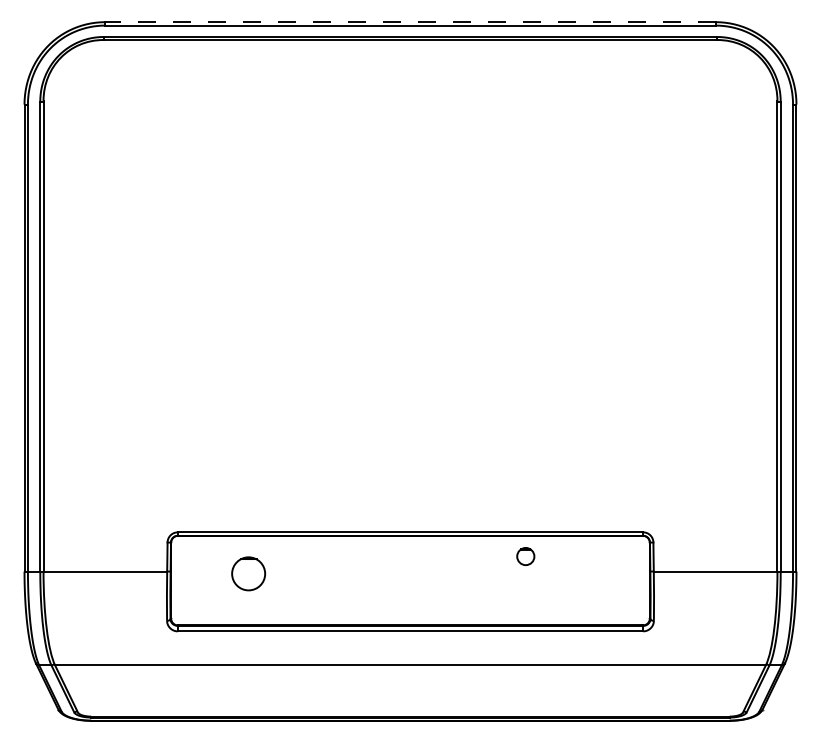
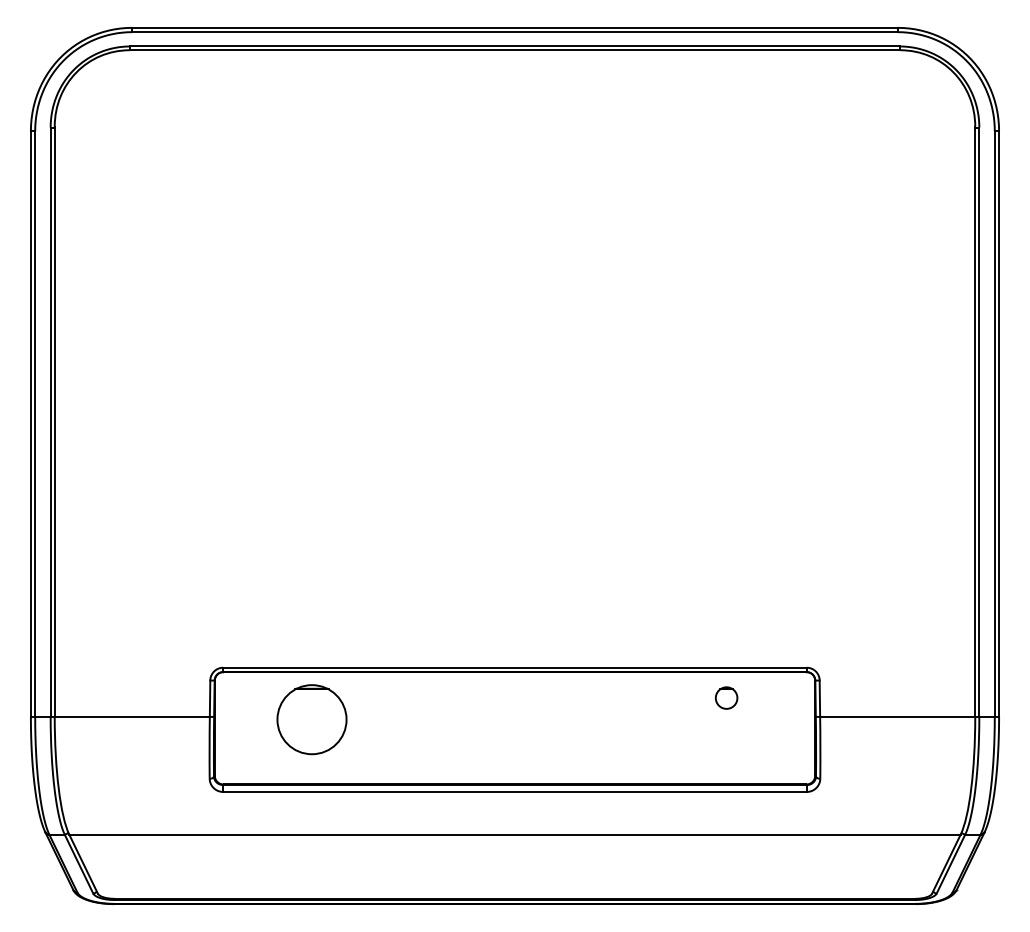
line: (410, 21) -> (515, 27), dashed -> solid
circle: (525, 556) -> (726, 697), moved
part: (248, 573) -> (311, 719), size x1.67

